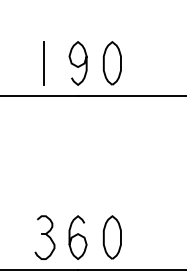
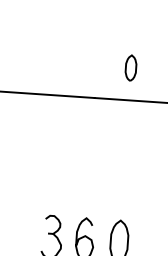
line: (43, 63) -> (62, 63), removed
part: (111, 63) -> (130, 68), size x0.6
curve: (77, 65) -> (96, 67), removed

